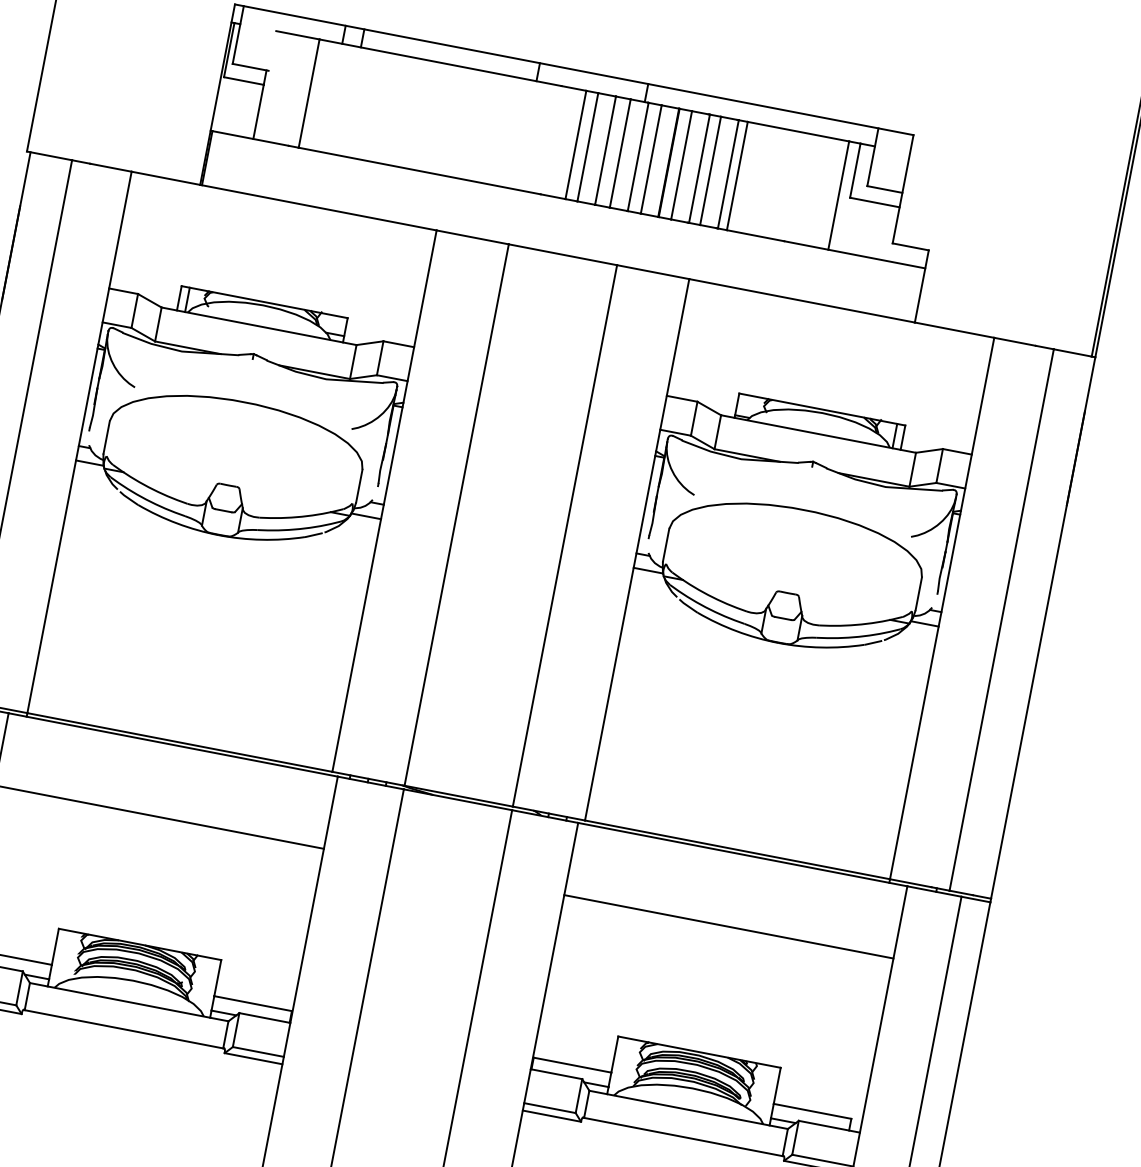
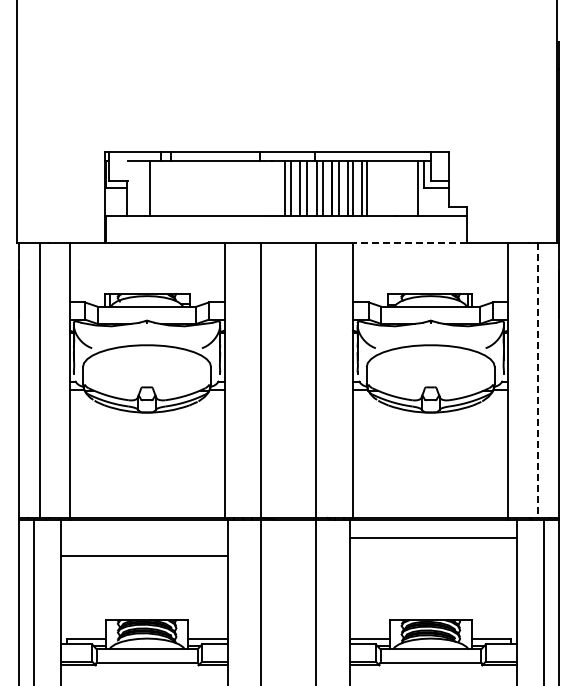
line: (800, 301) -> (409, 243), solid -> dashed
line: (1000, 620) -> (537, 380), solid -> dashed
line: (727, 927) -> (432, 538), moved

